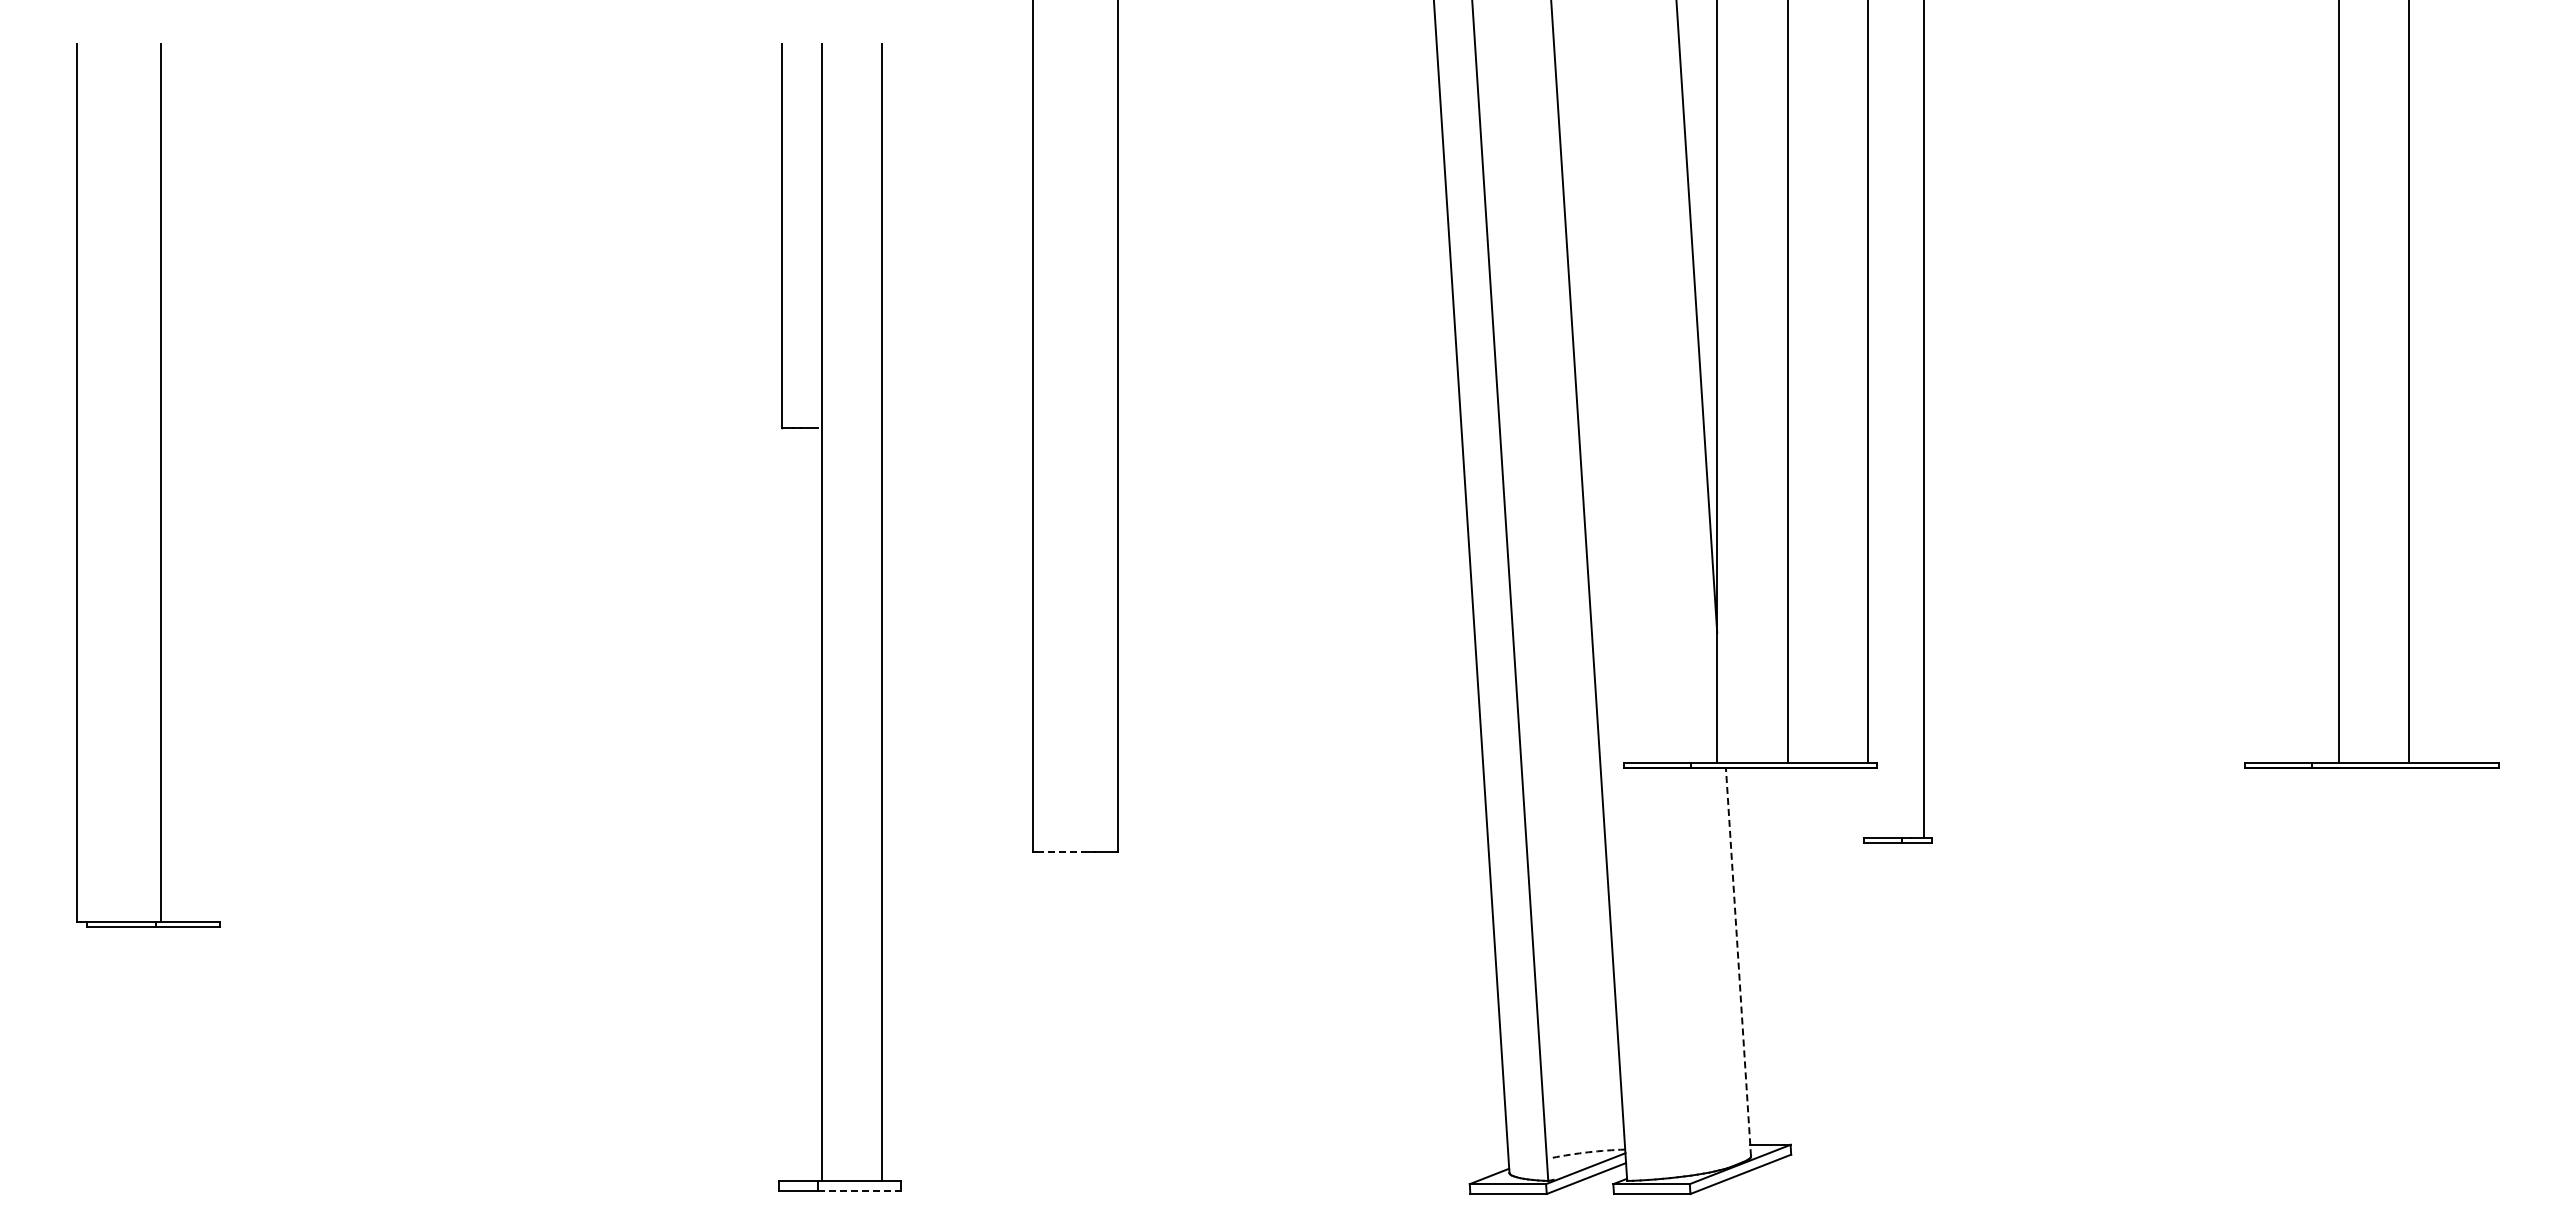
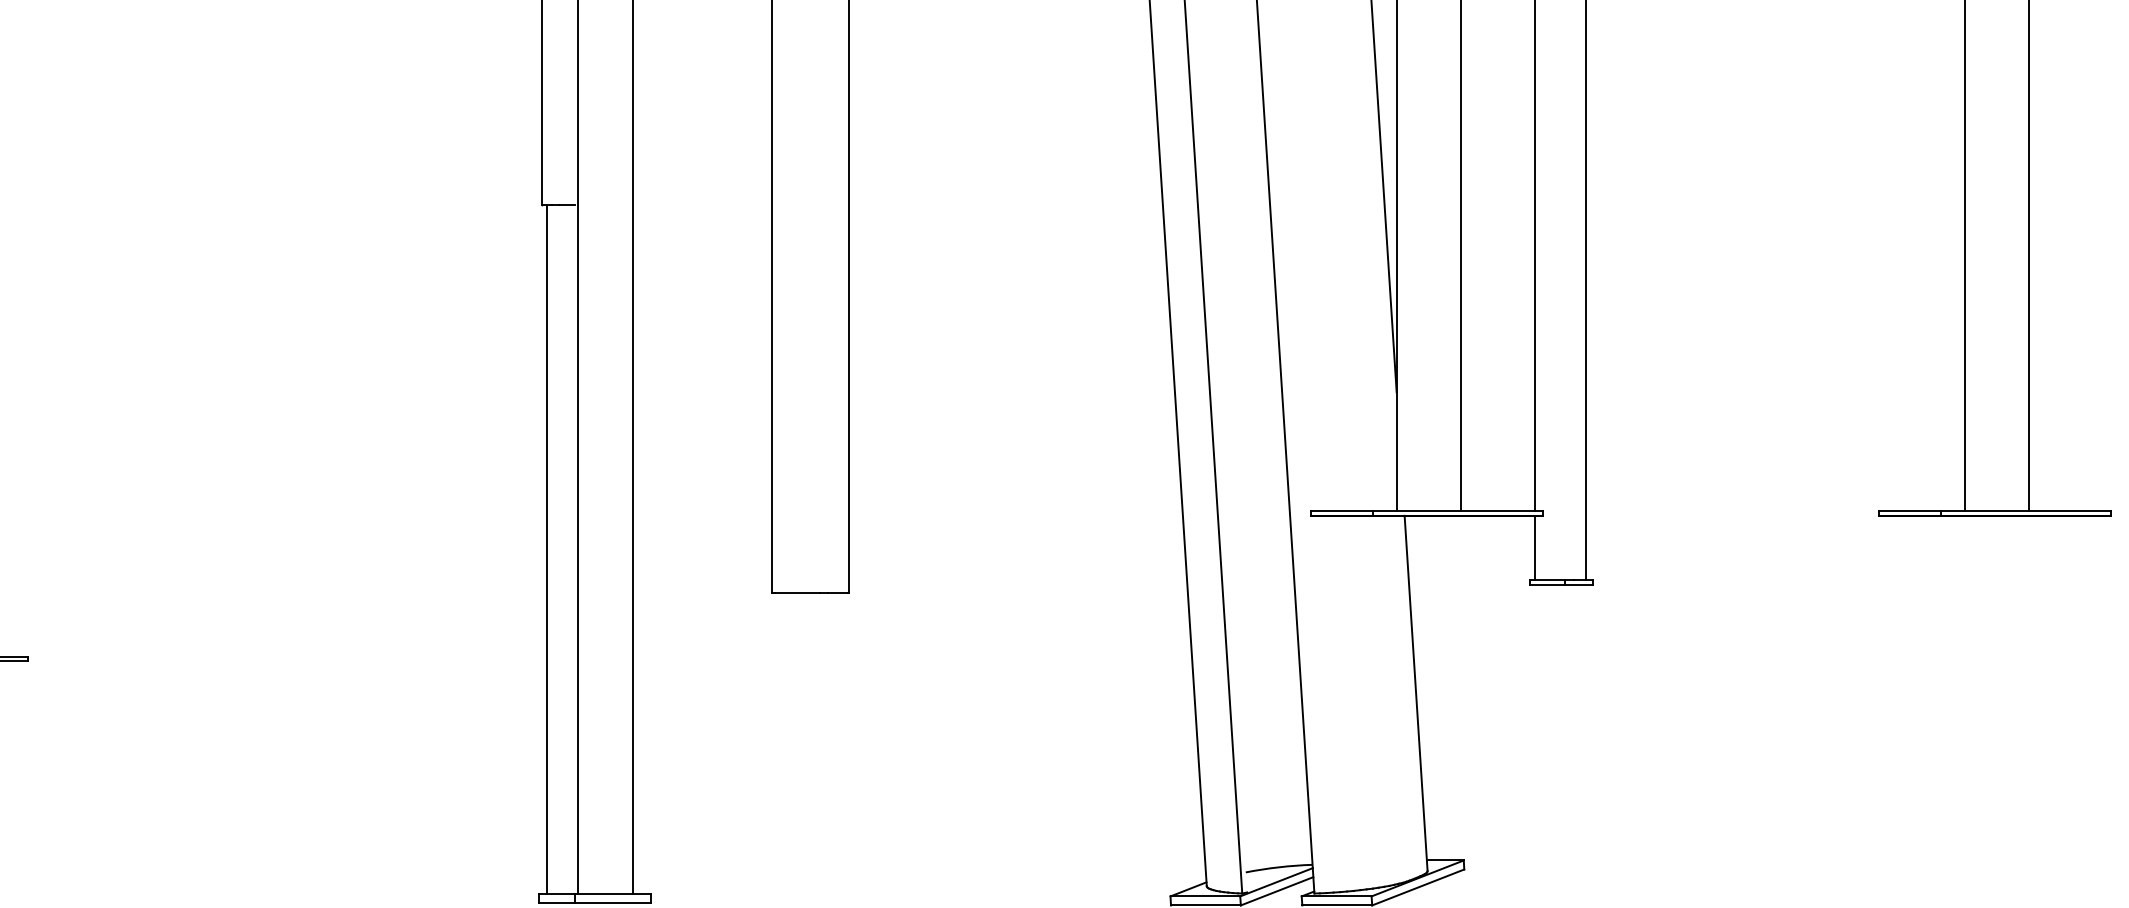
line: (1868, 802) -> (1534, 547), added
line: (787, 804) -> (546, 549), added
line: (1062, 852) -> (798, 593), dashed -> solid
line: (1738, 962) -> (1416, 693), dashed -> solid
arc: (1588, 1152) -> (1279, 867), dashed -> solid
line: (860, 1191) -> (613, 903), dashed -> solid

